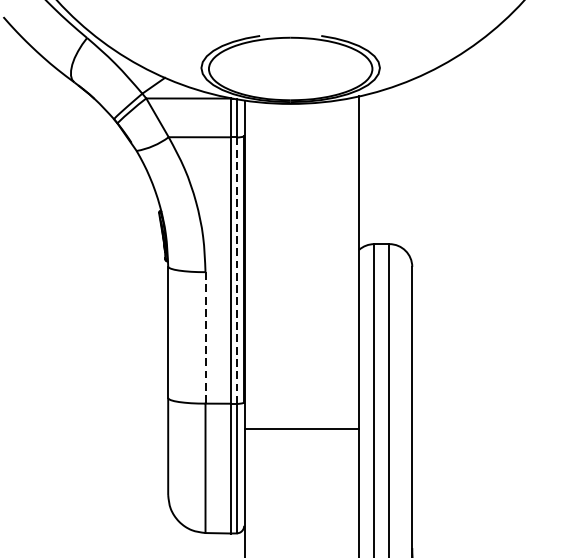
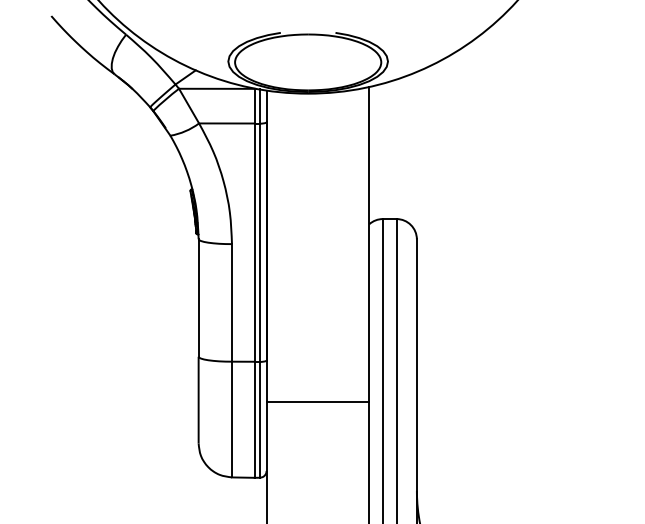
line: (236, 270) -> (259, 242), dashed -> solid
line: (206, 337) -> (232, 302), dashed -> solid
line: (302, 429) -> (318, 401), moved

